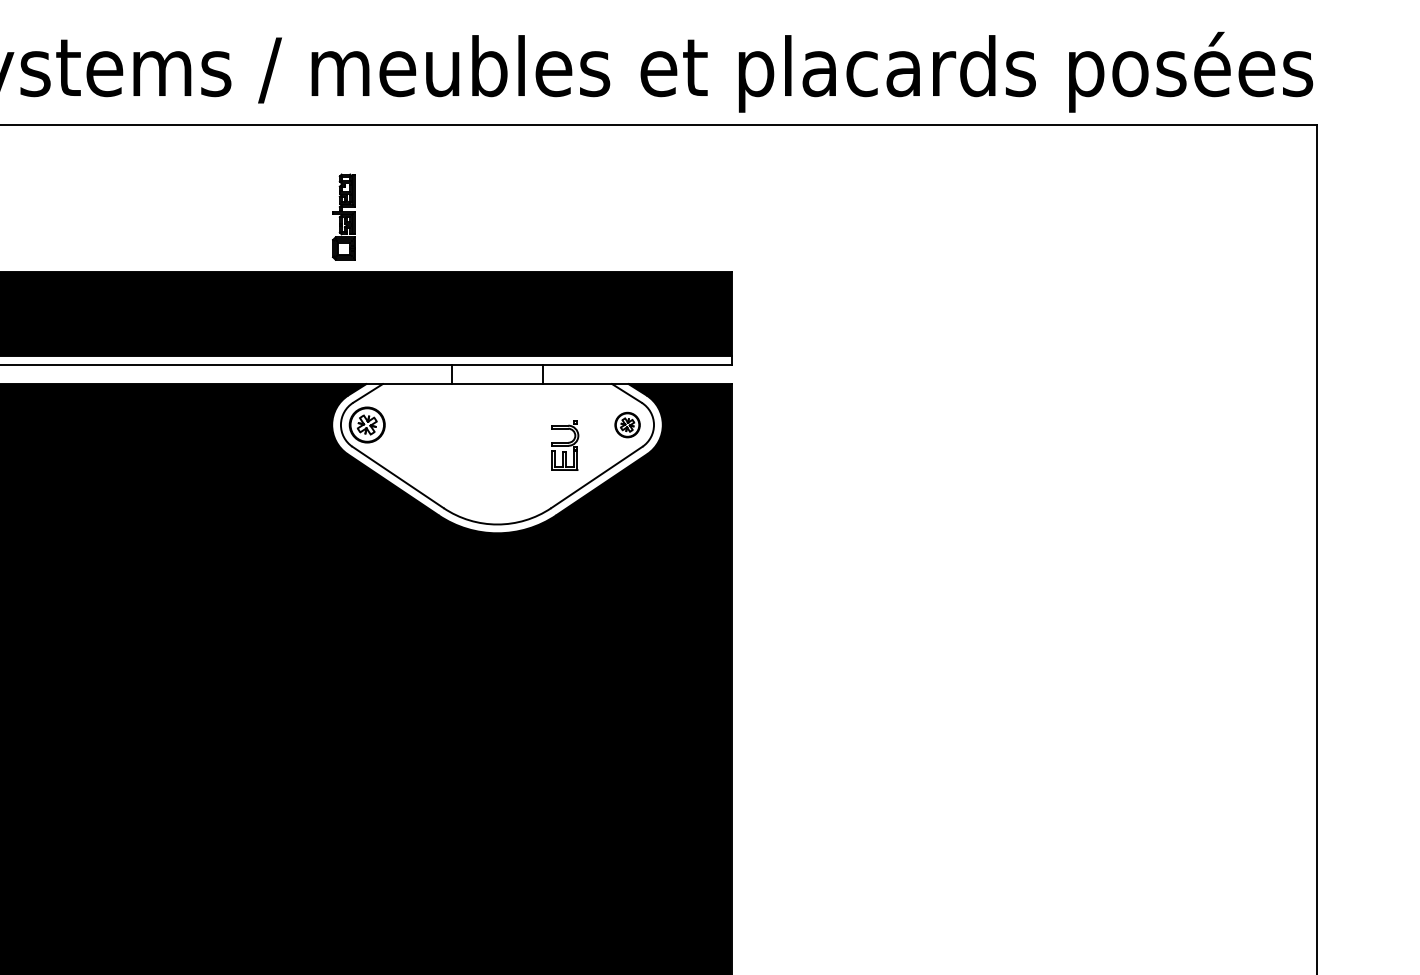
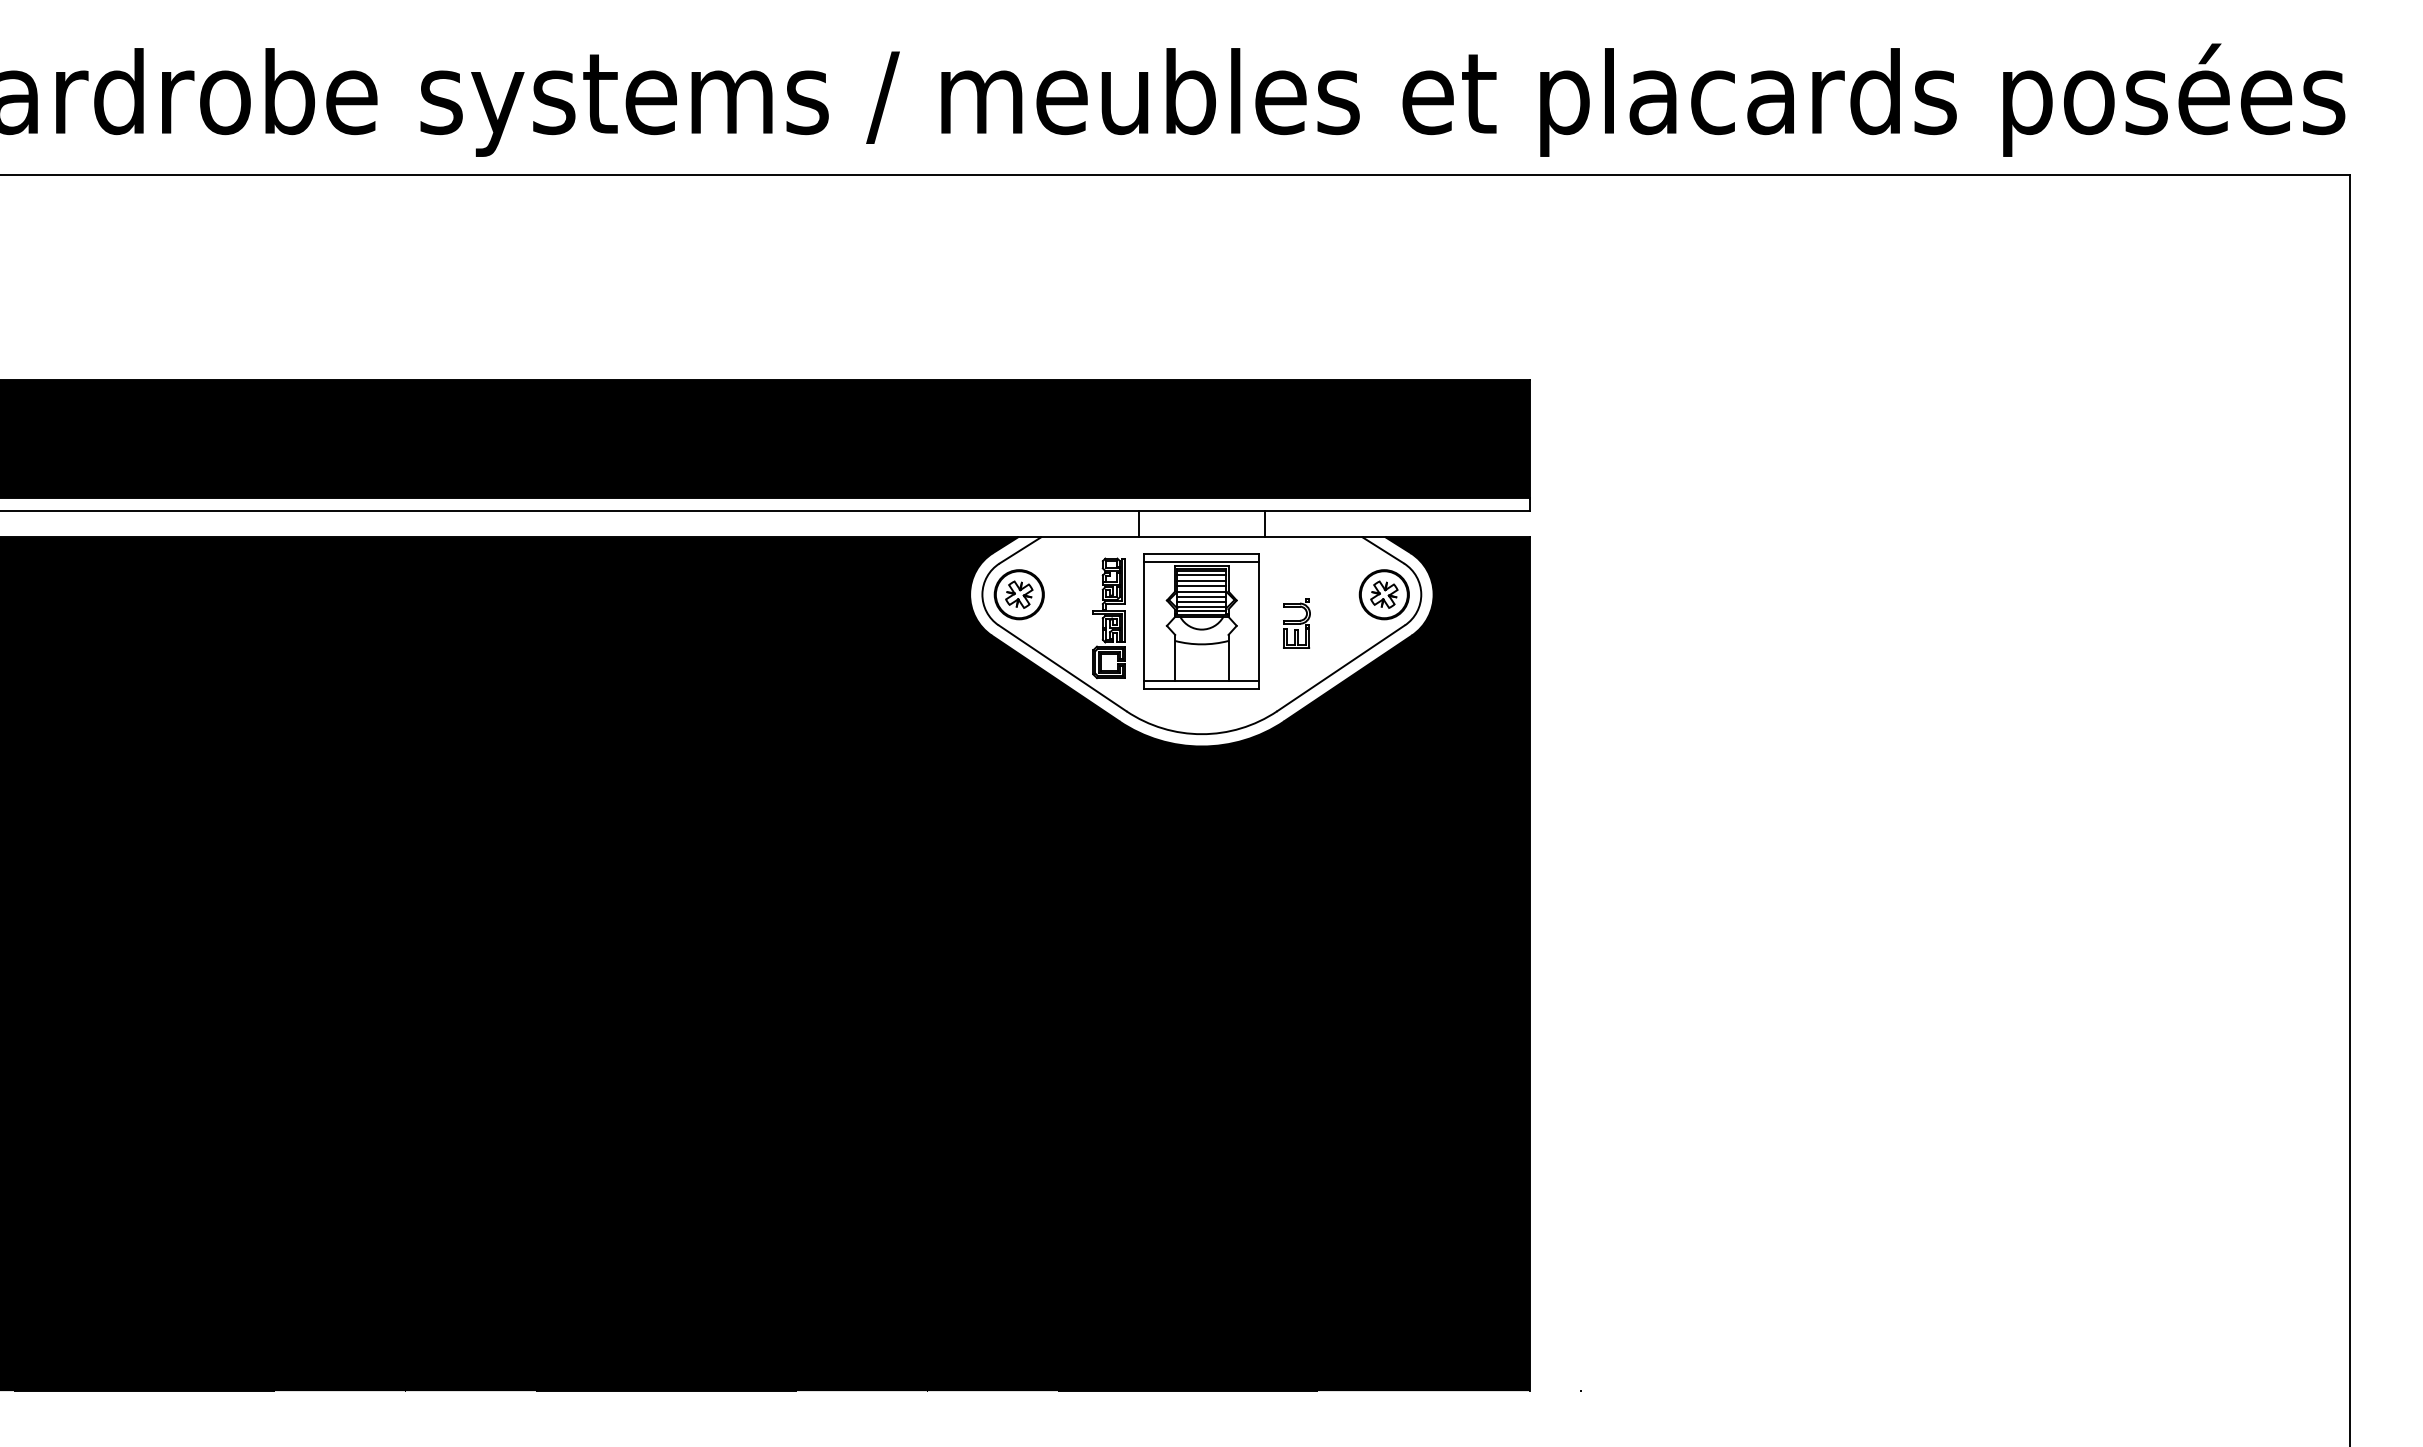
part: (343, 216) -> (1108, 617), moved
part: (627, 424) -> (1383, 594), size x1.43
part: (497, 444) -> (1201, 621), added
part: (565, 445) -> (1296, 623), size x0.71

